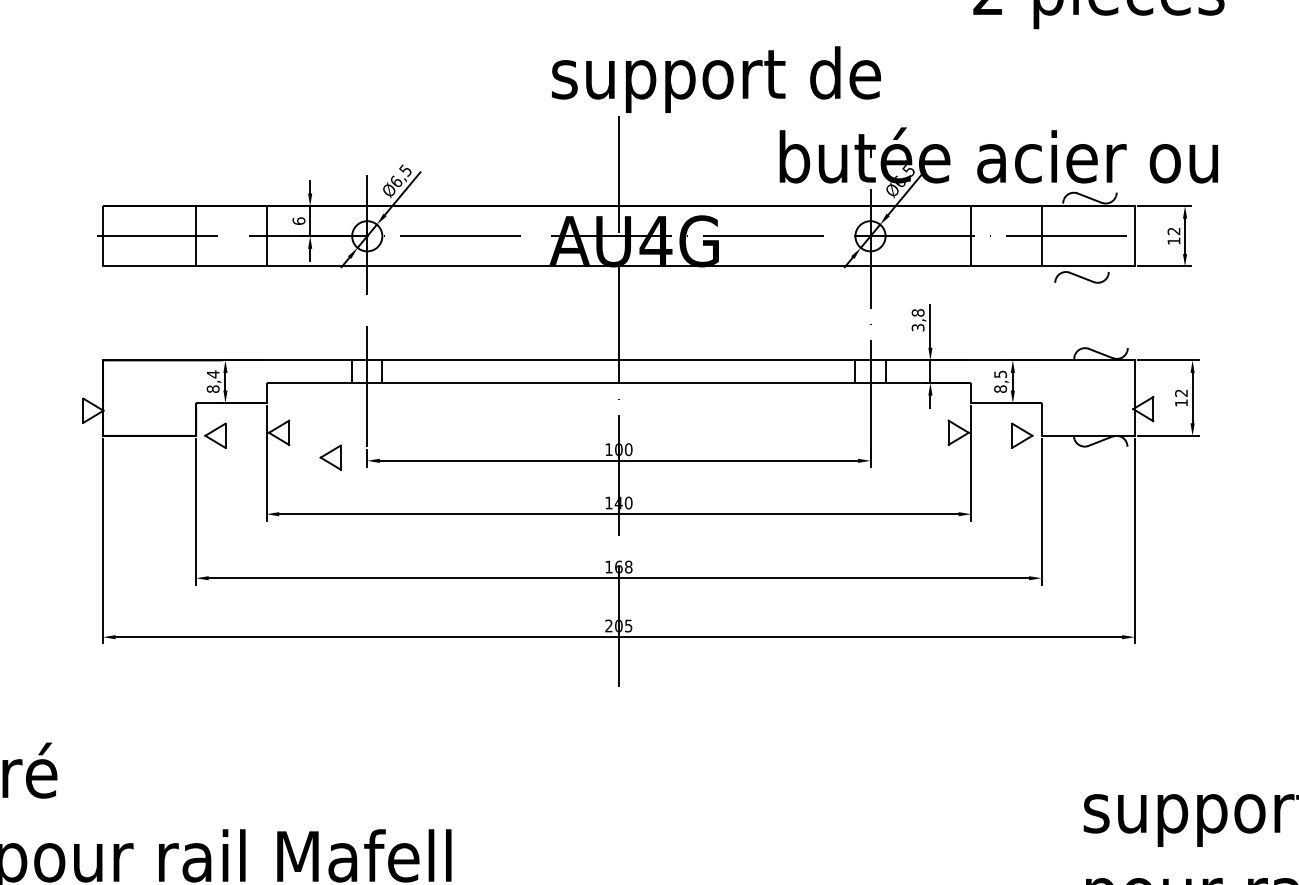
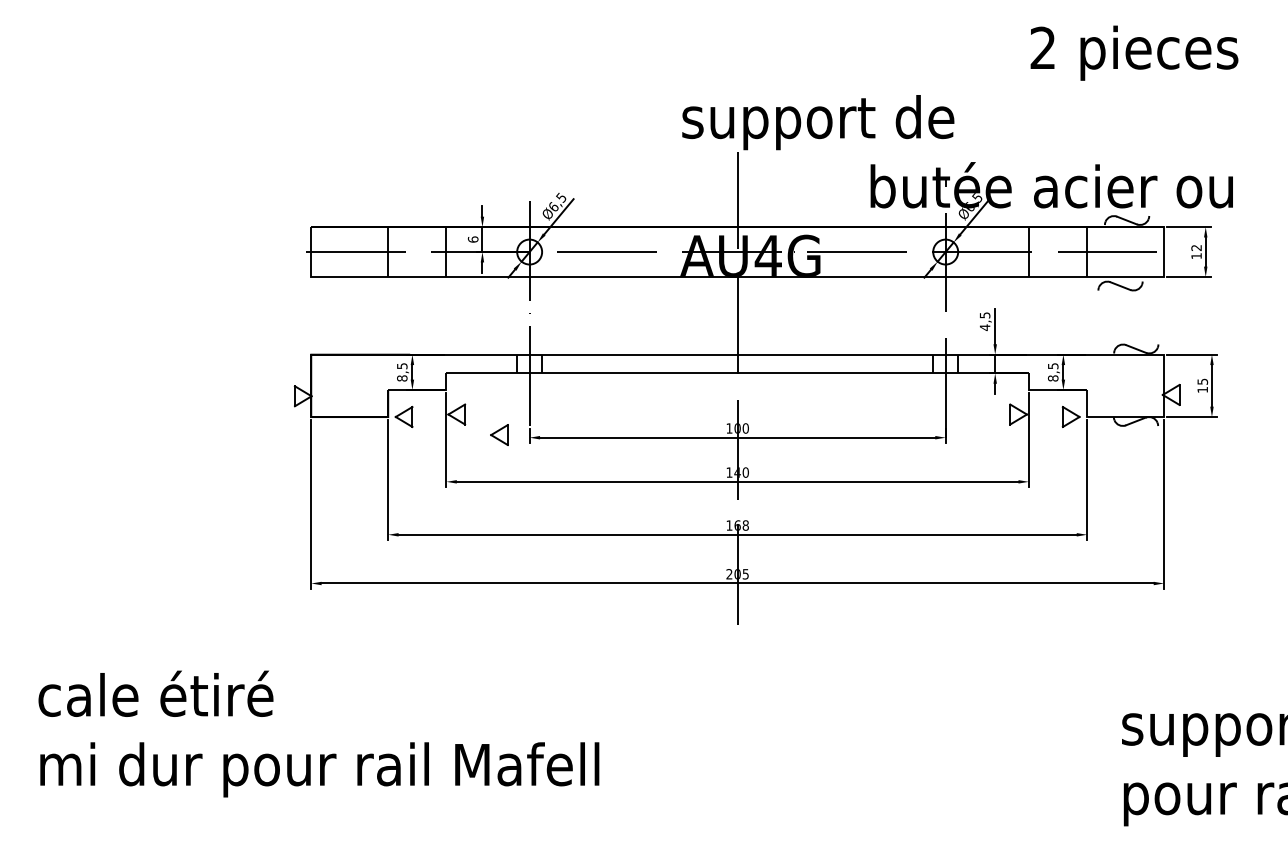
text: (917, 320) -> (984, 321), 3,8 -> 4,5
text: (213, 373) -> (402, 365), 8,4 -> 8,5
text: (1181, 392) -> (1202, 381), 12 -> 15

